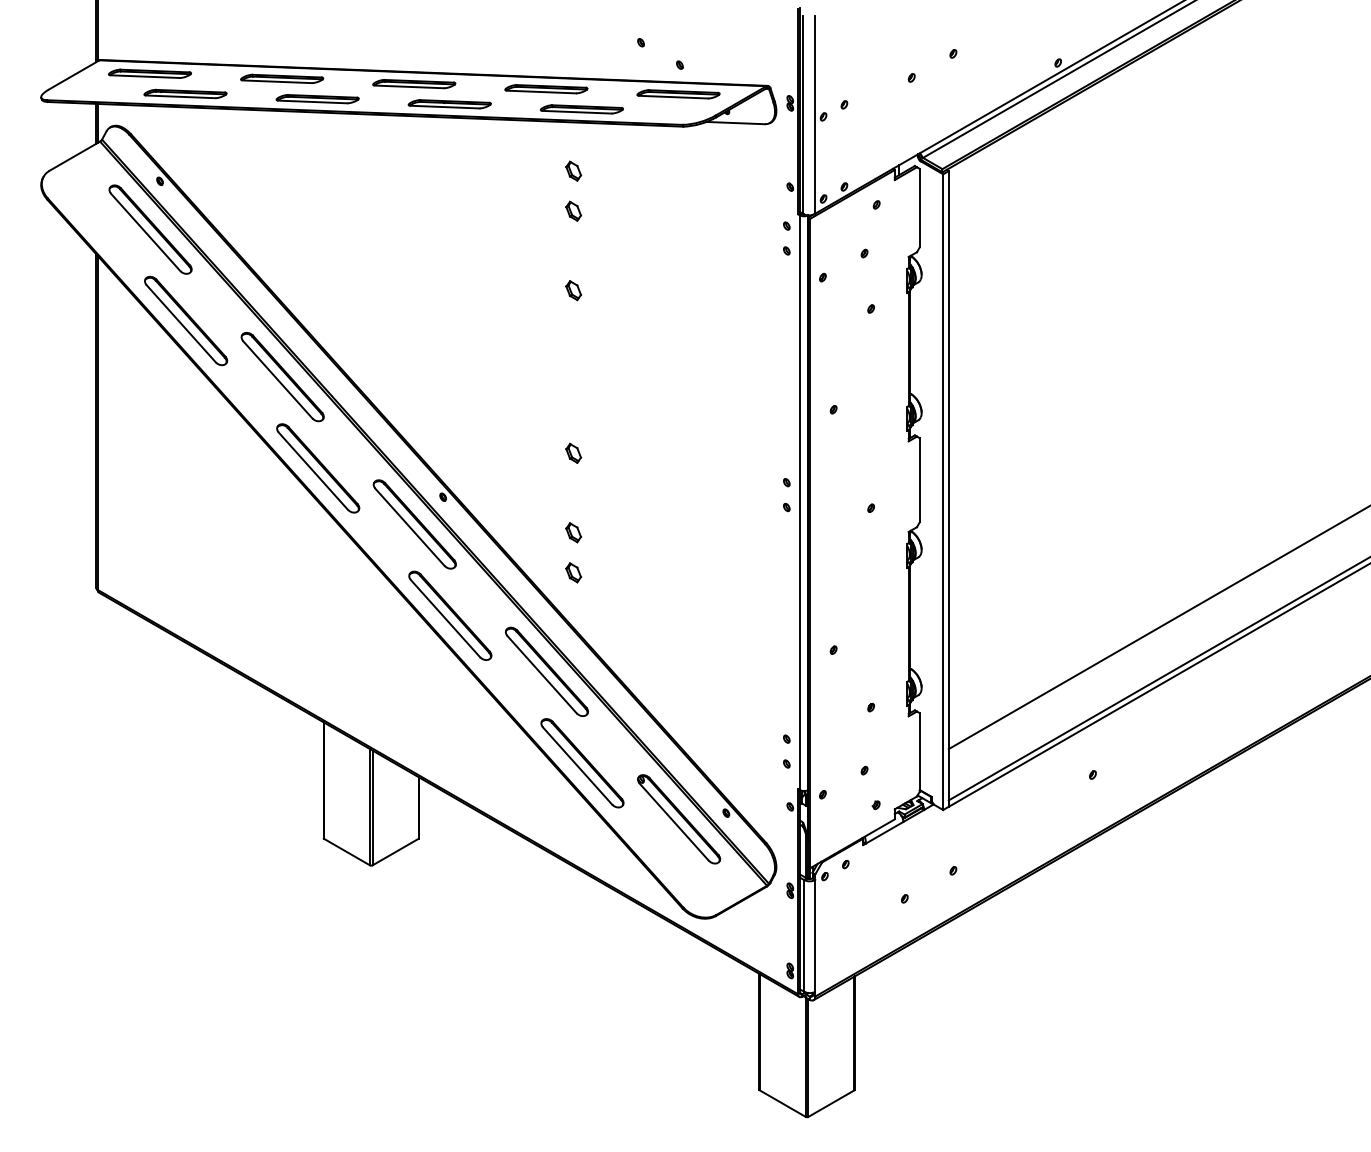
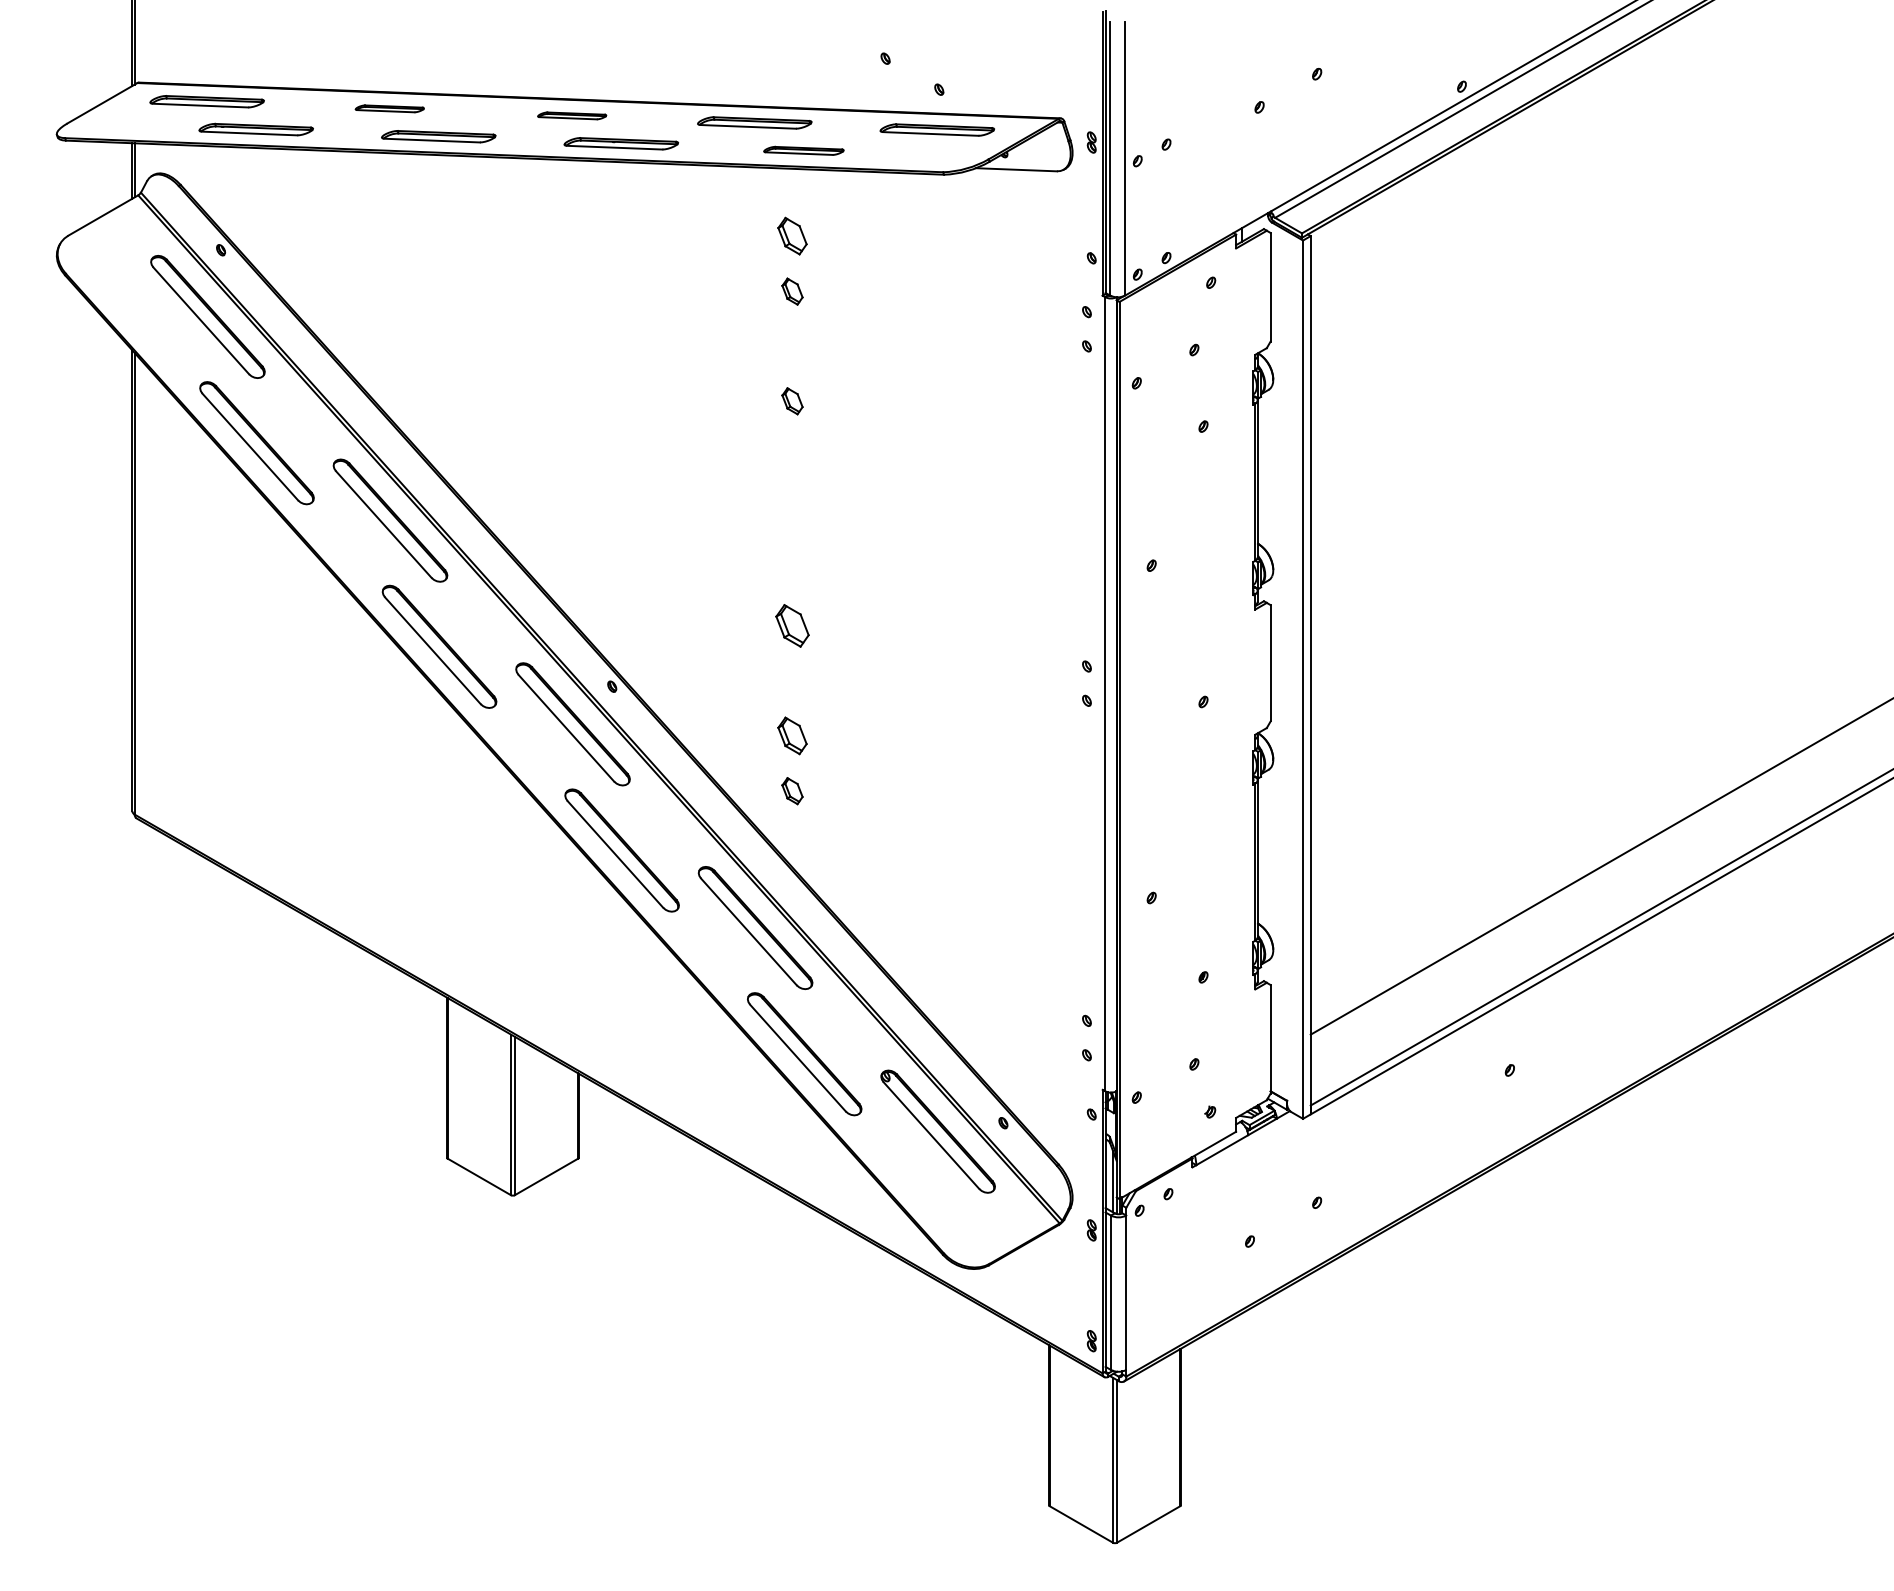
part: (281, 78) -> (389, 108), size x0.6
part: (413, 83) -> (571, 115), size x0.6
part: (581, 109) -> (803, 150), size x0.7
part: (573, 171) -> (792, 236), size x1.4
part: (573, 453) -> (792, 626), size x1.6
part: (573, 532) -> (792, 735), size x1.4

